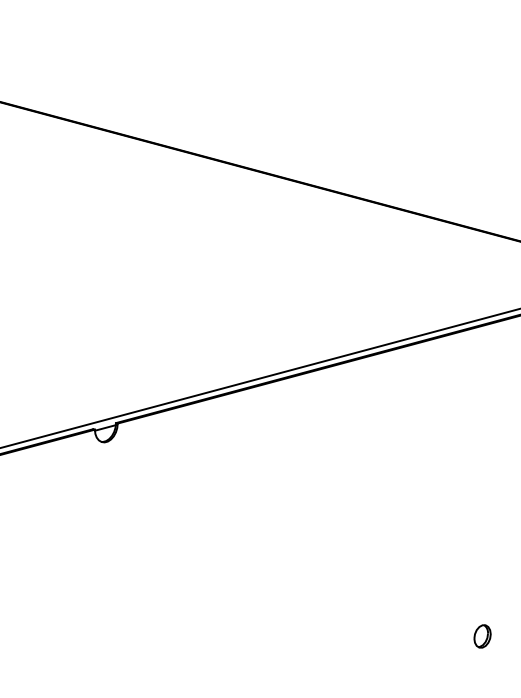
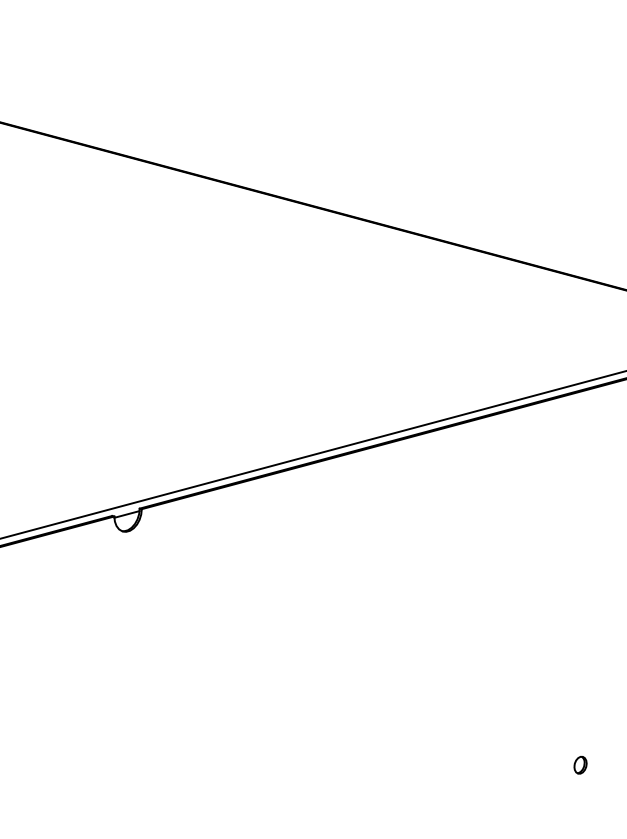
part: (482, 636) -> (580, 765), size x0.62

